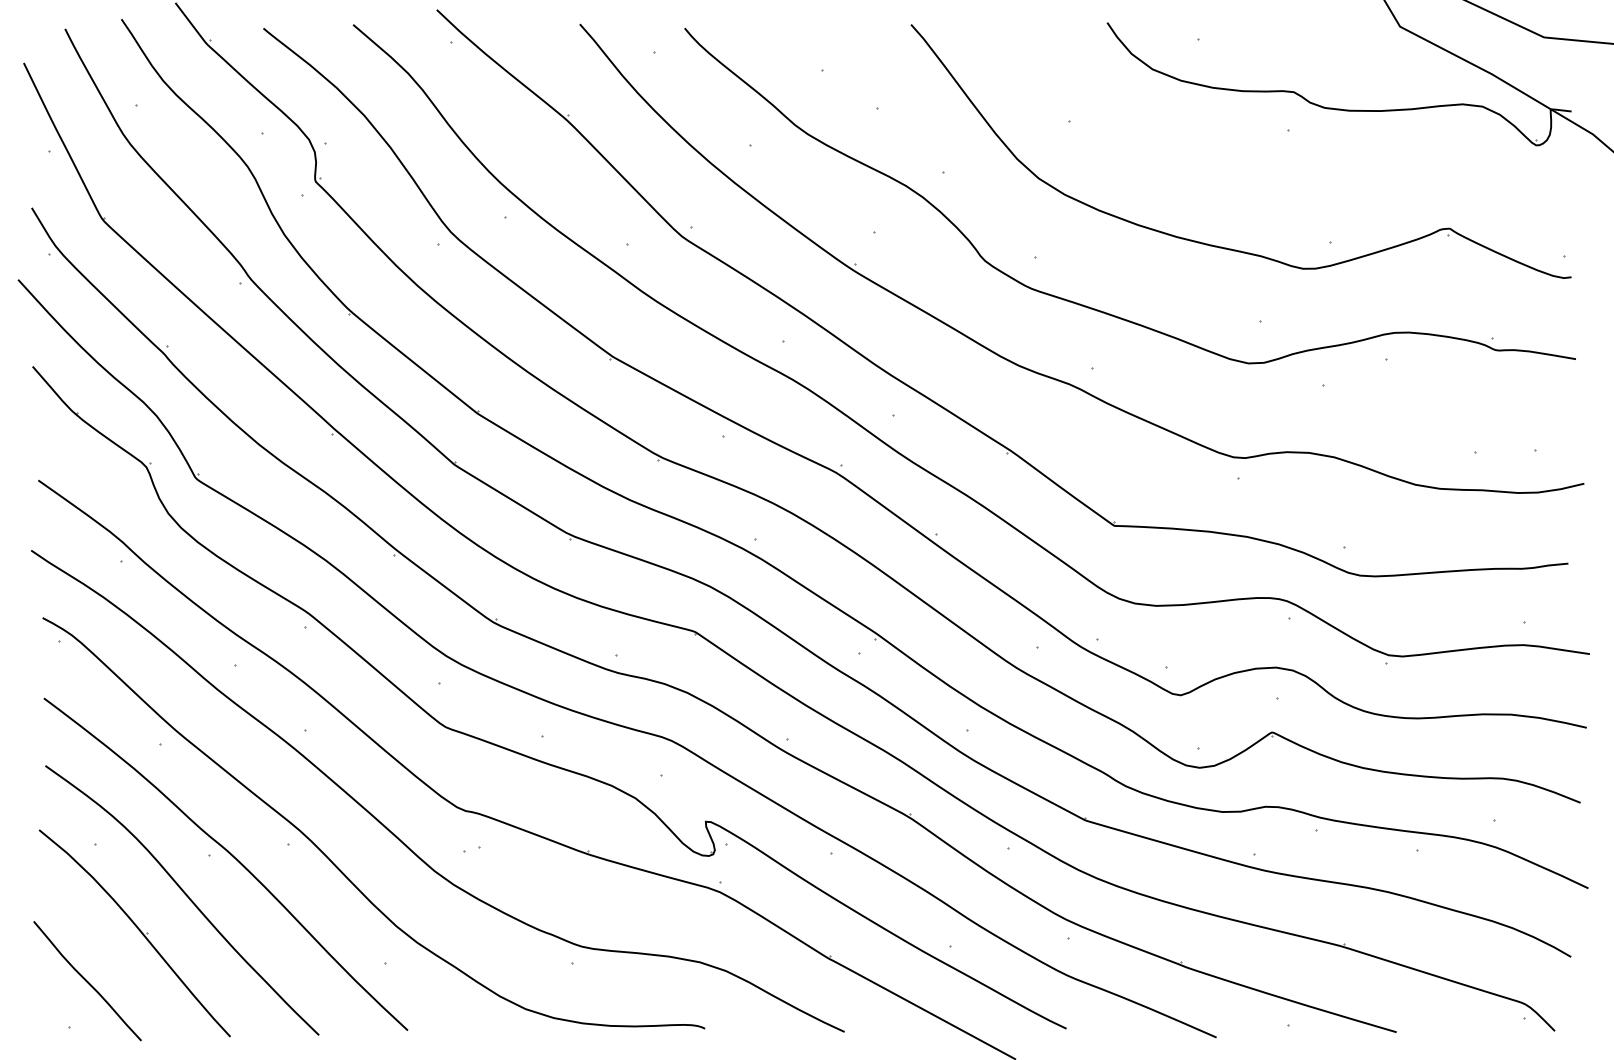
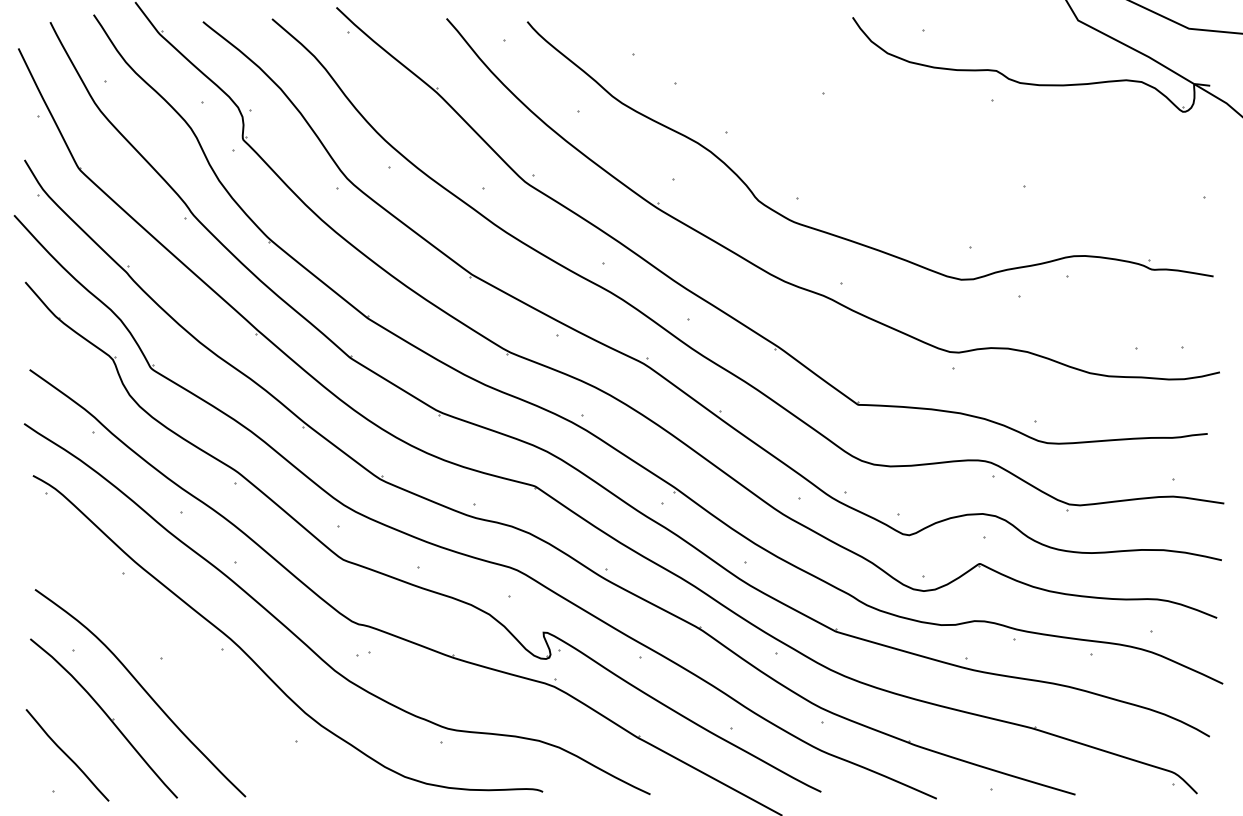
part: (1222, 246) -> (941, 189), removed
curve: (231, 856) -> (178, 659), removed

